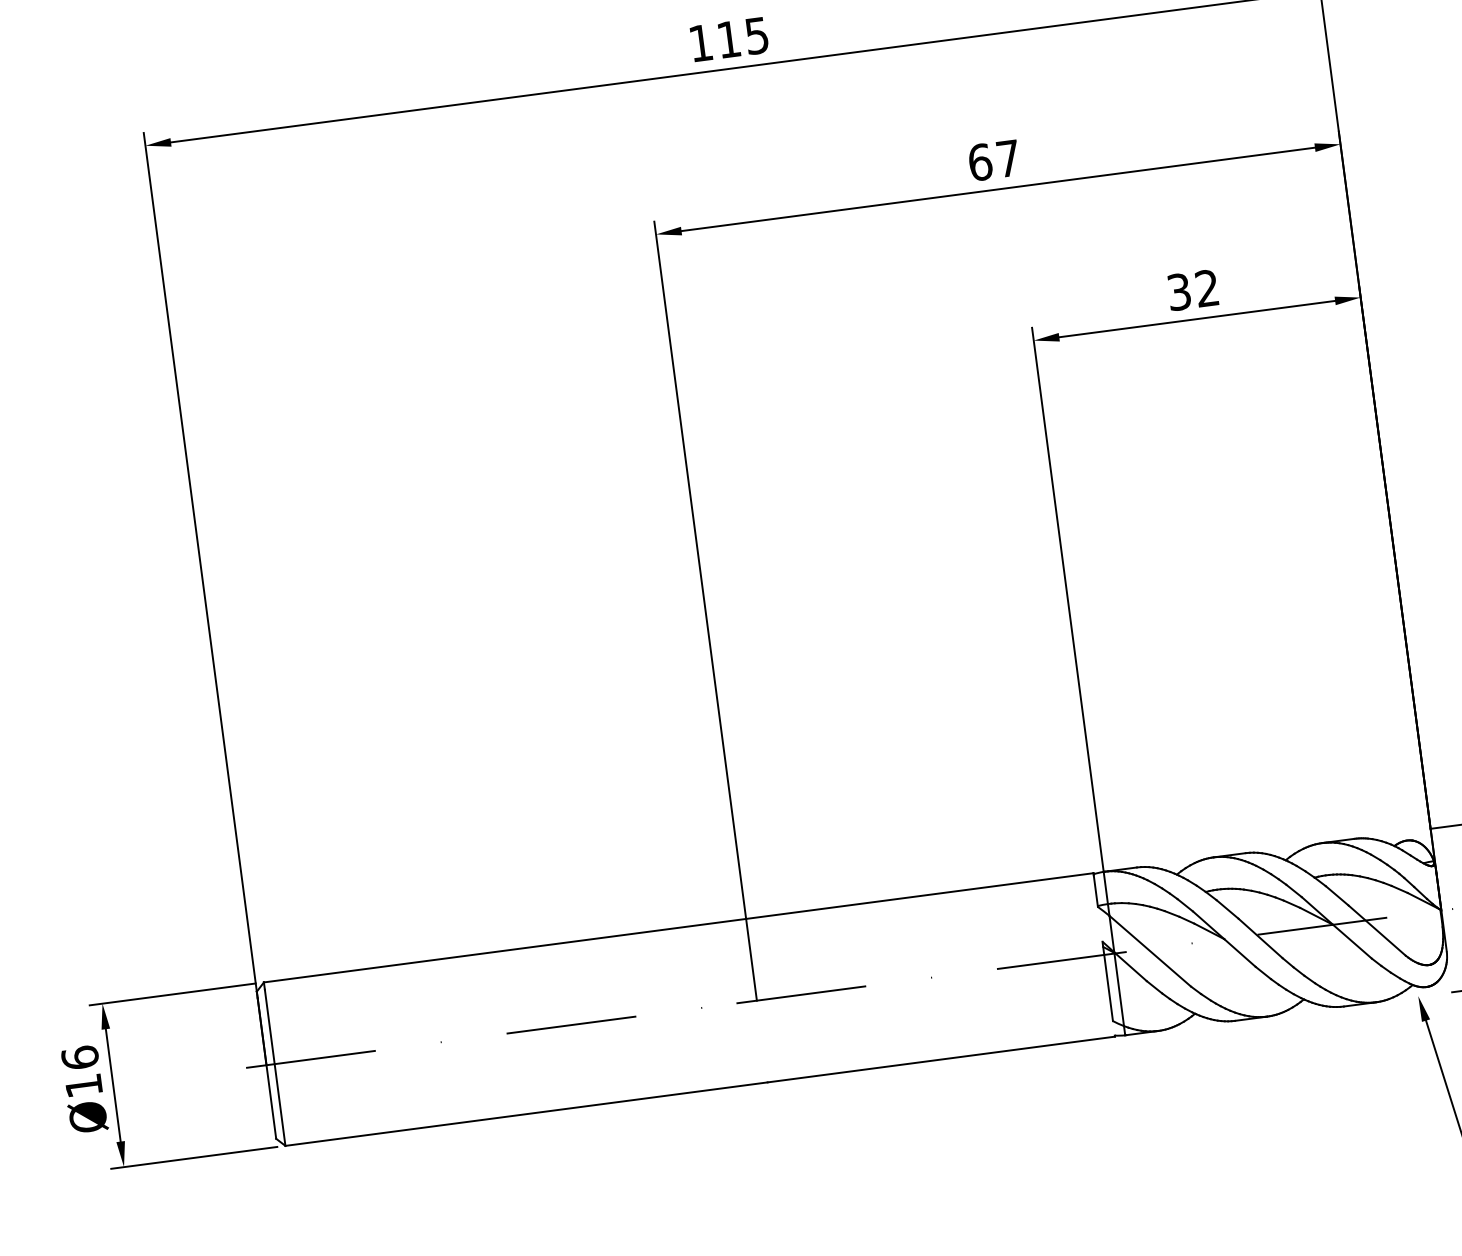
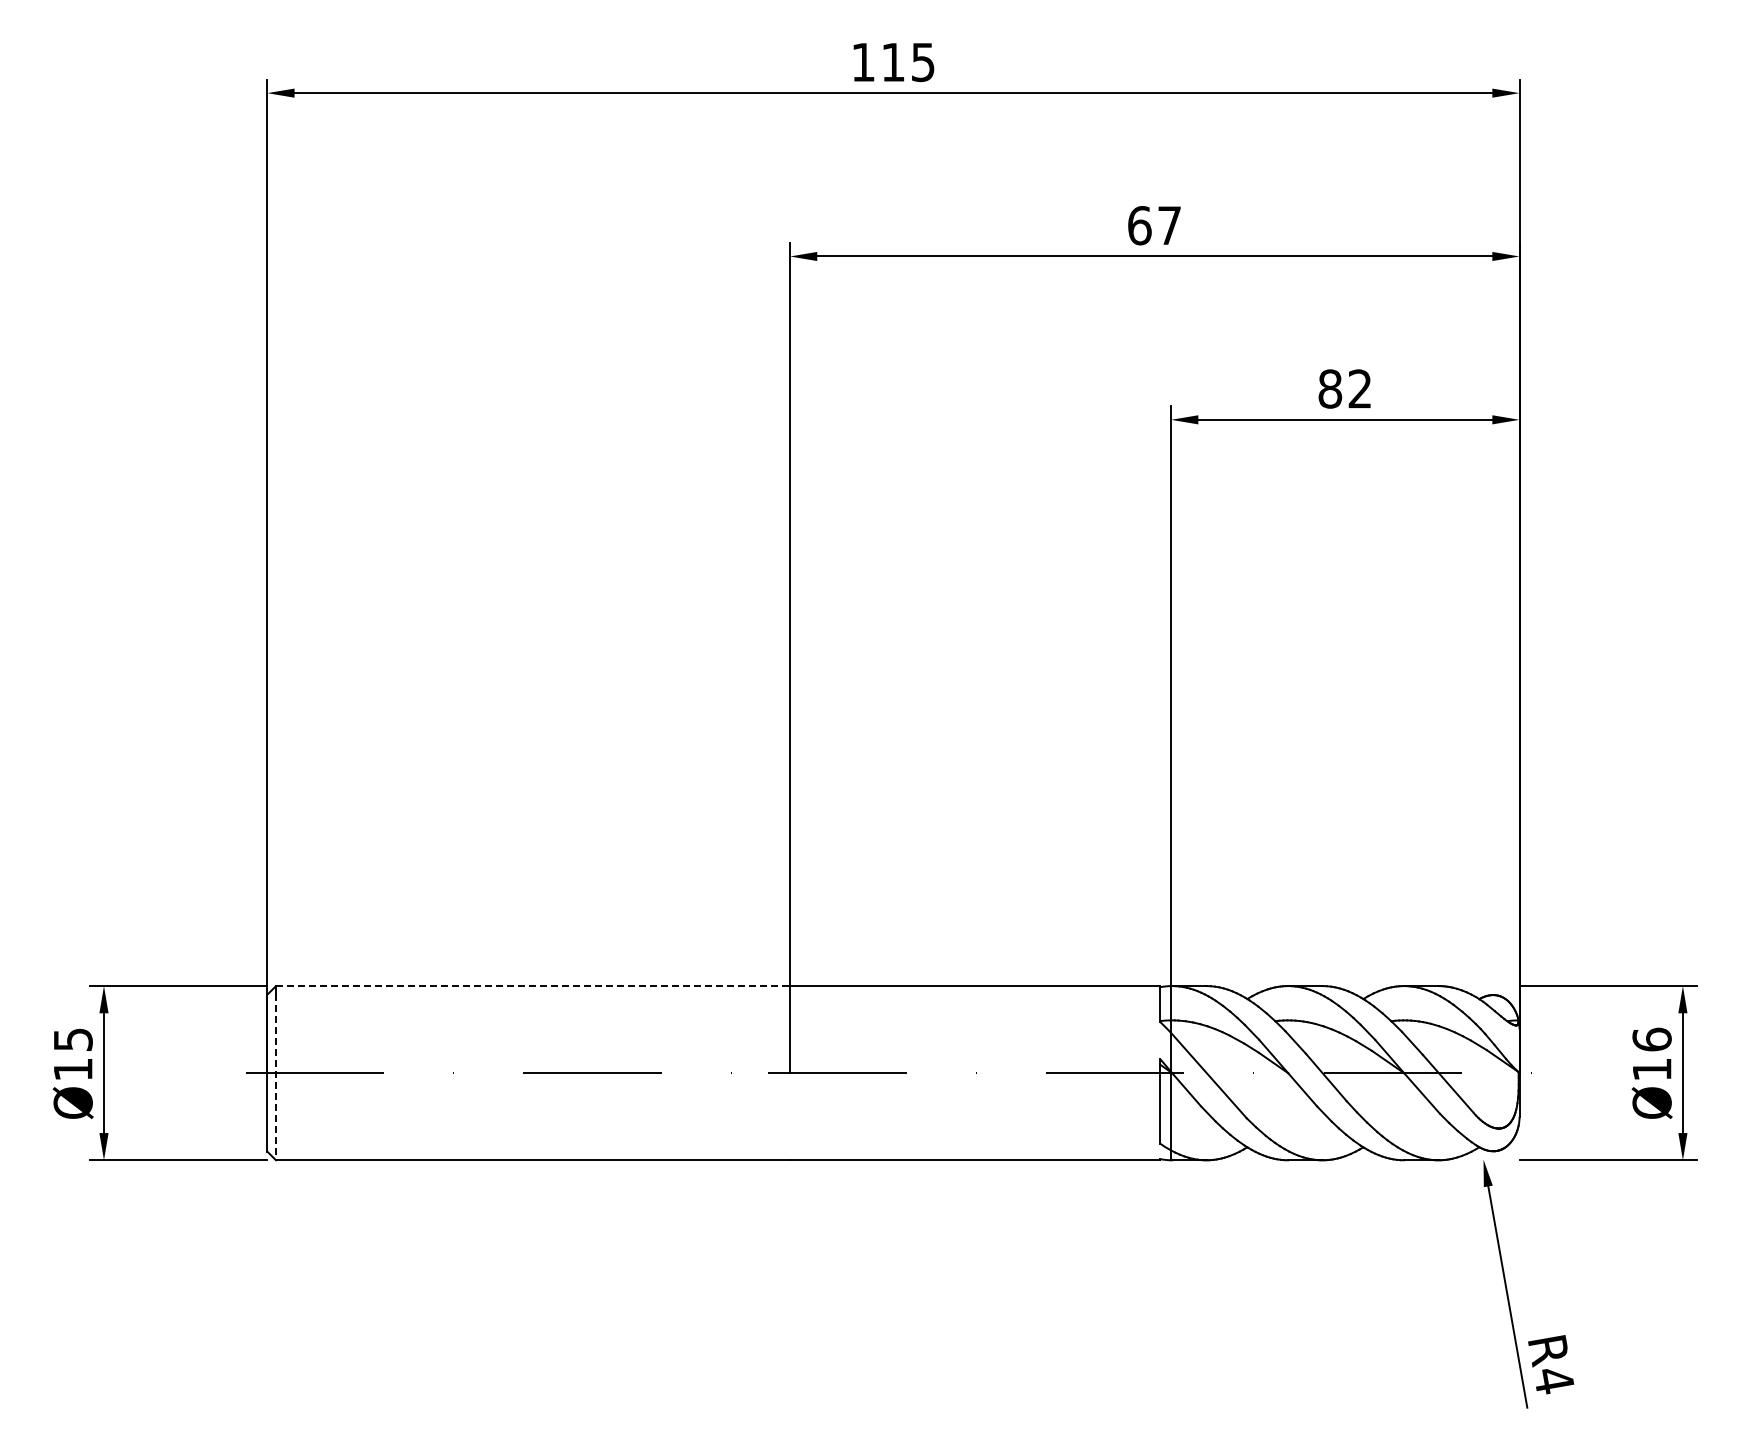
text: (1179, 291) -> (1330, 388), 32 -> 82
line: (505, 951) -> (533, 986), solid -> dashed
text: (79, 1057) -> (72, 1039), Ø16 -> Ø15
line: (275, 1068) -> (276, 1077), solid -> dashed

